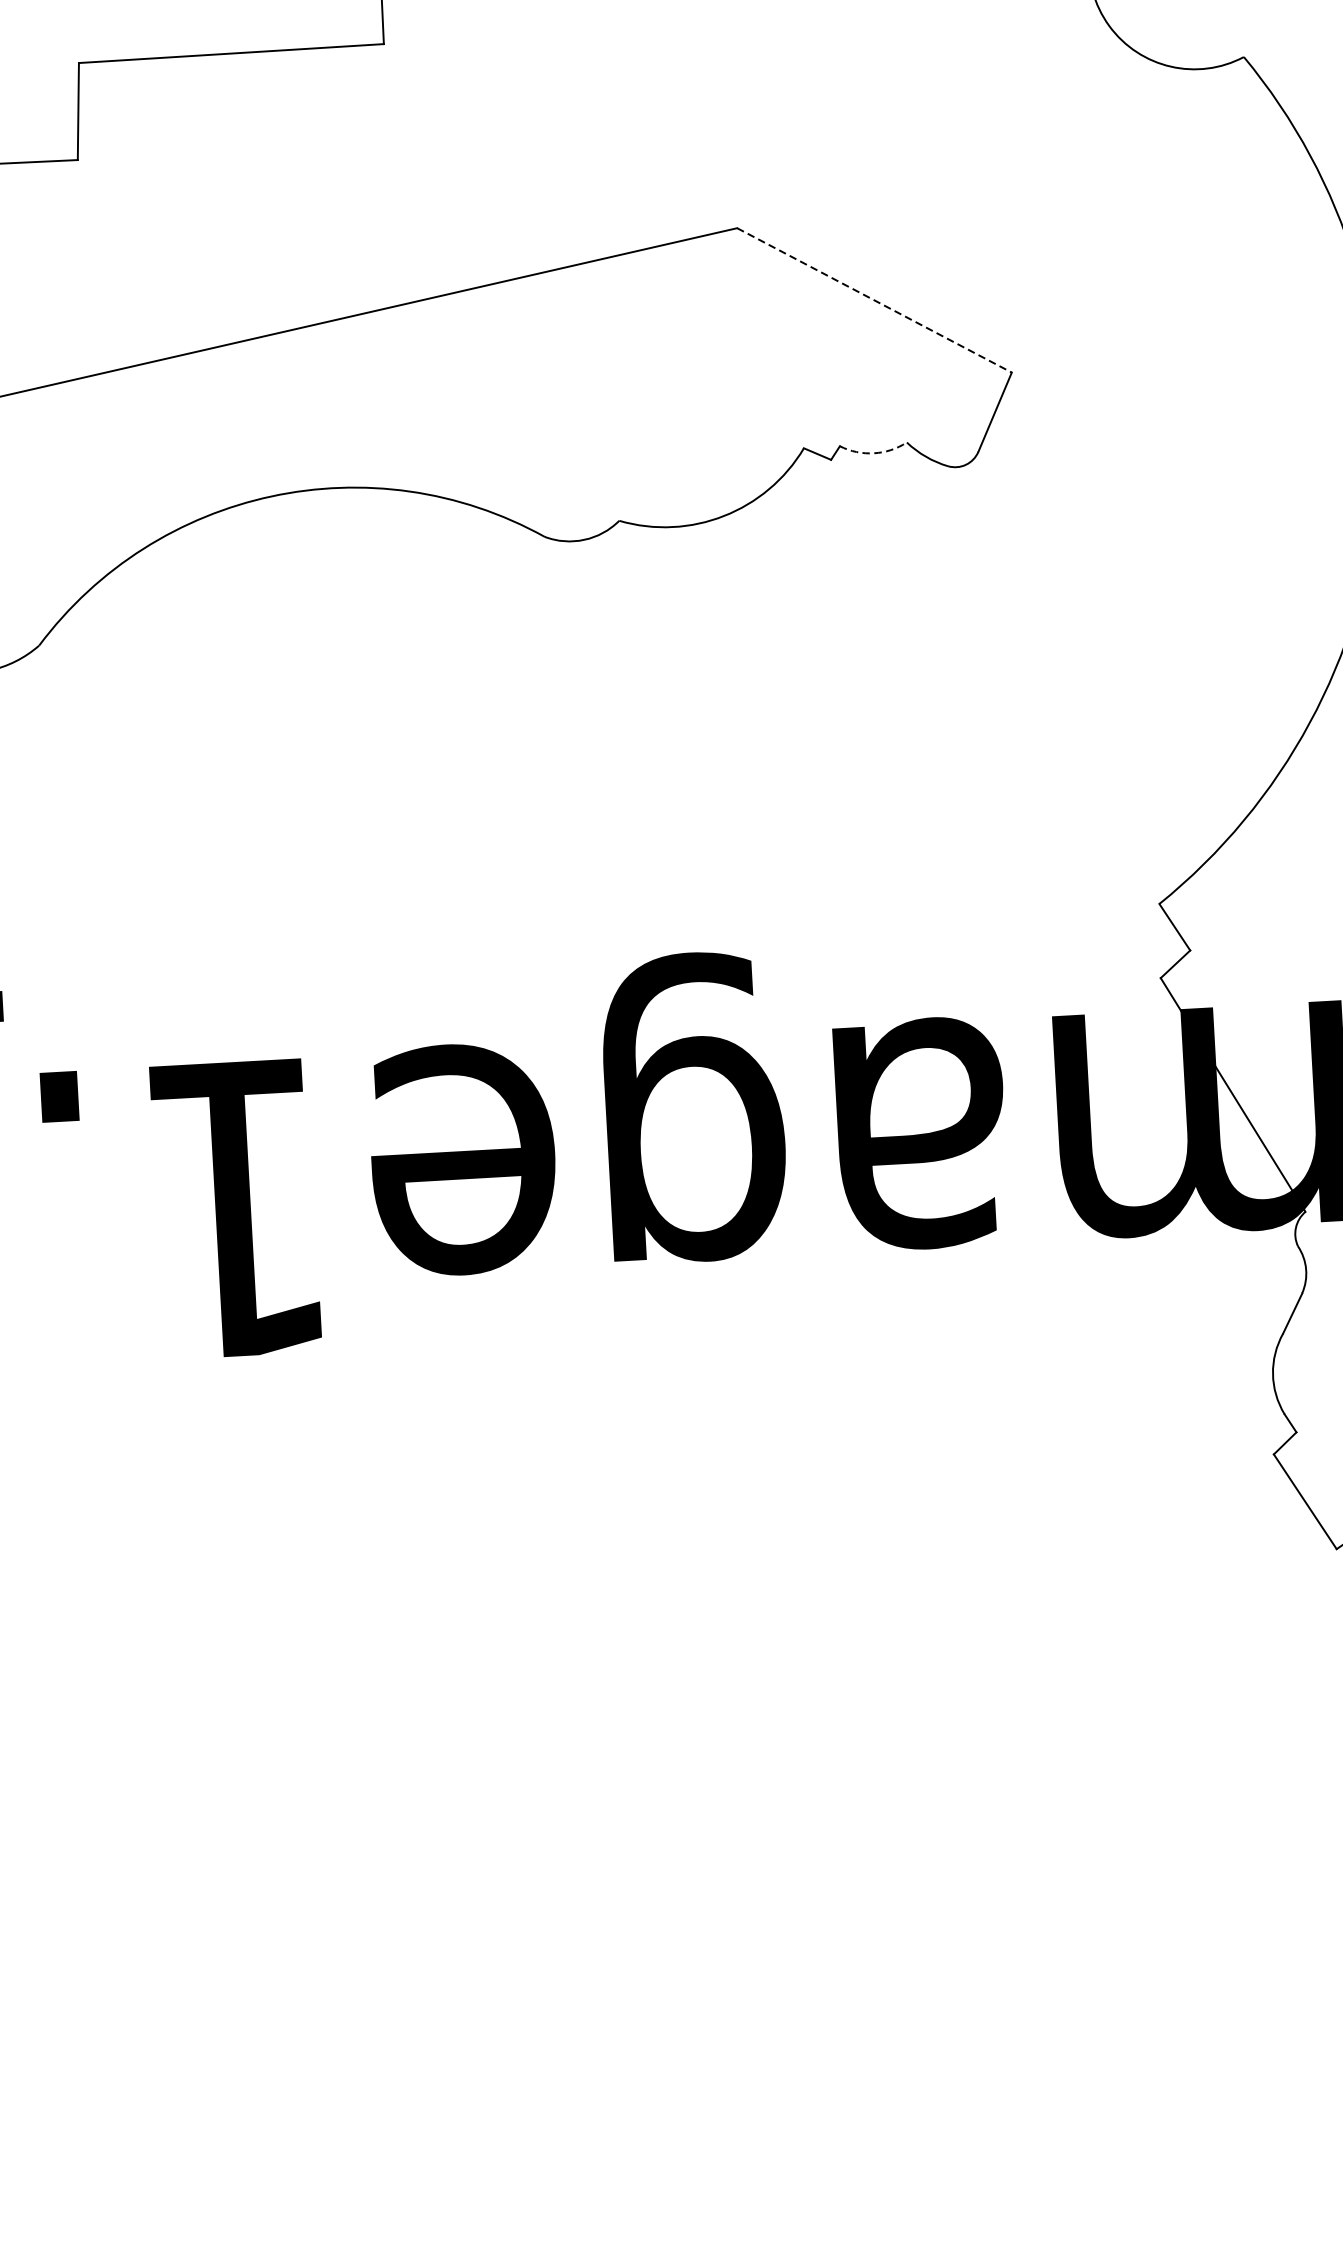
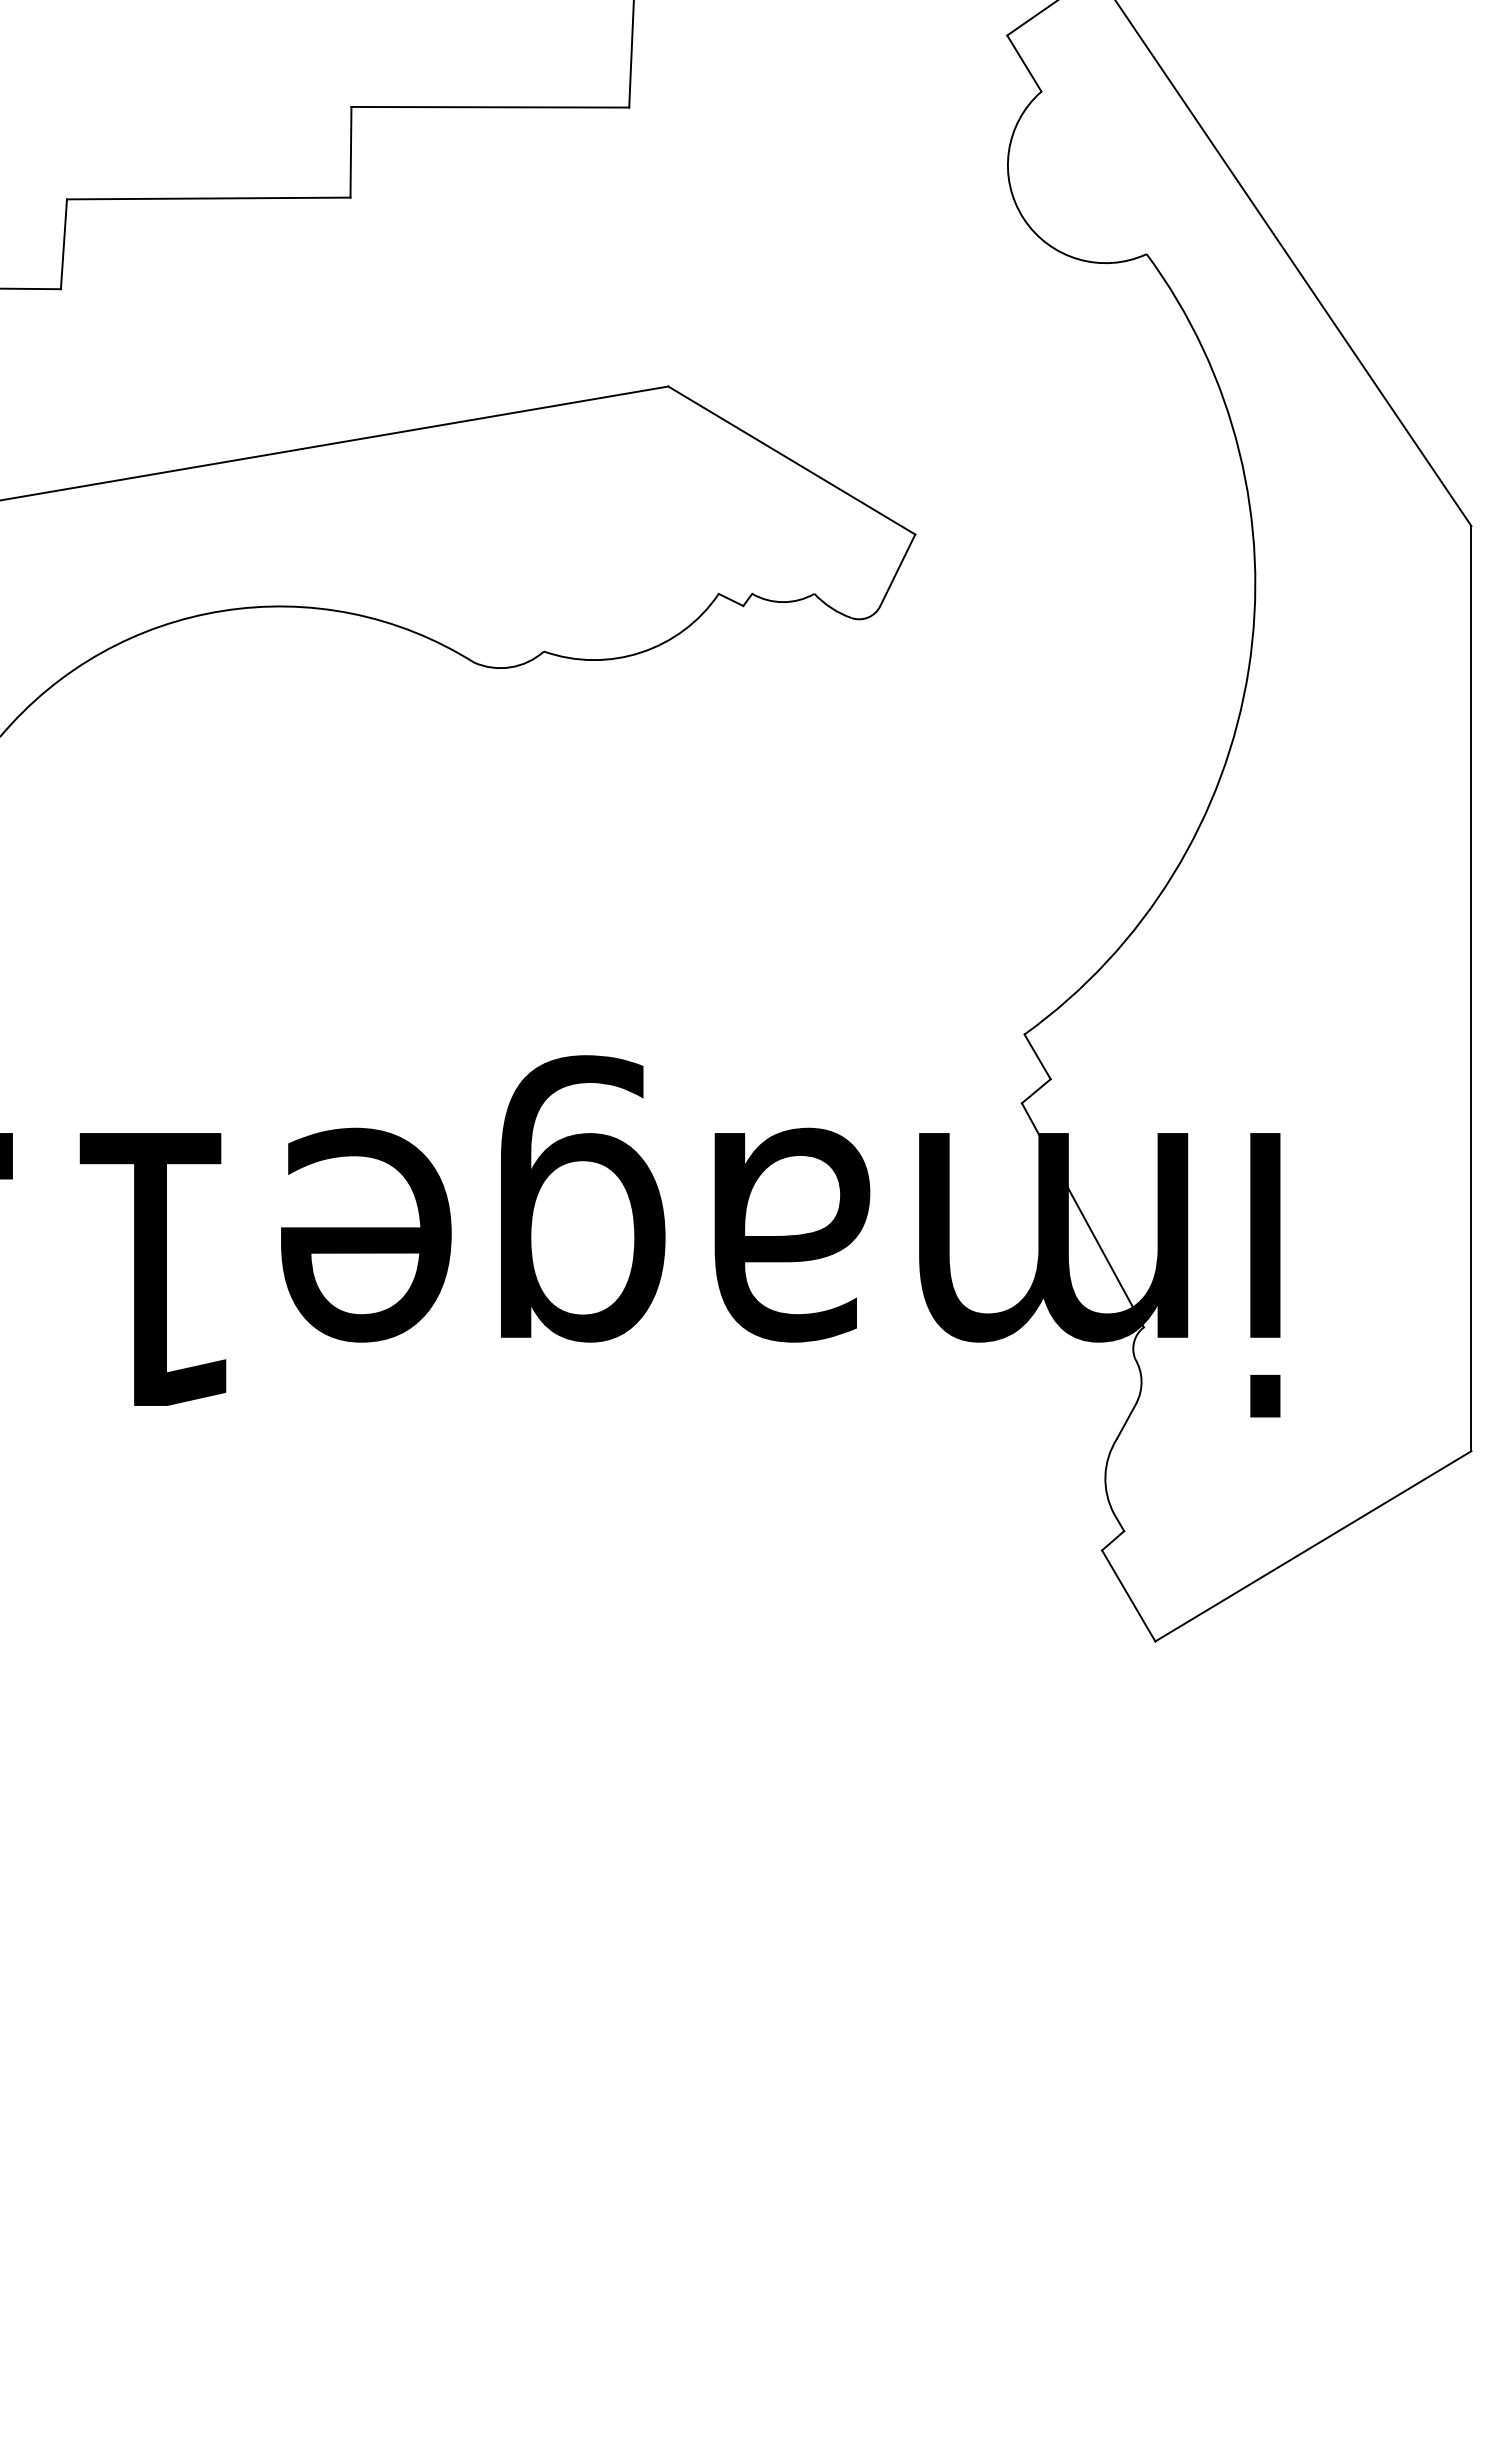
line: (874, 300) -> (791, 460), dashed -> solid
arc: (874, 453) -> (783, 602), dashed -> solid

